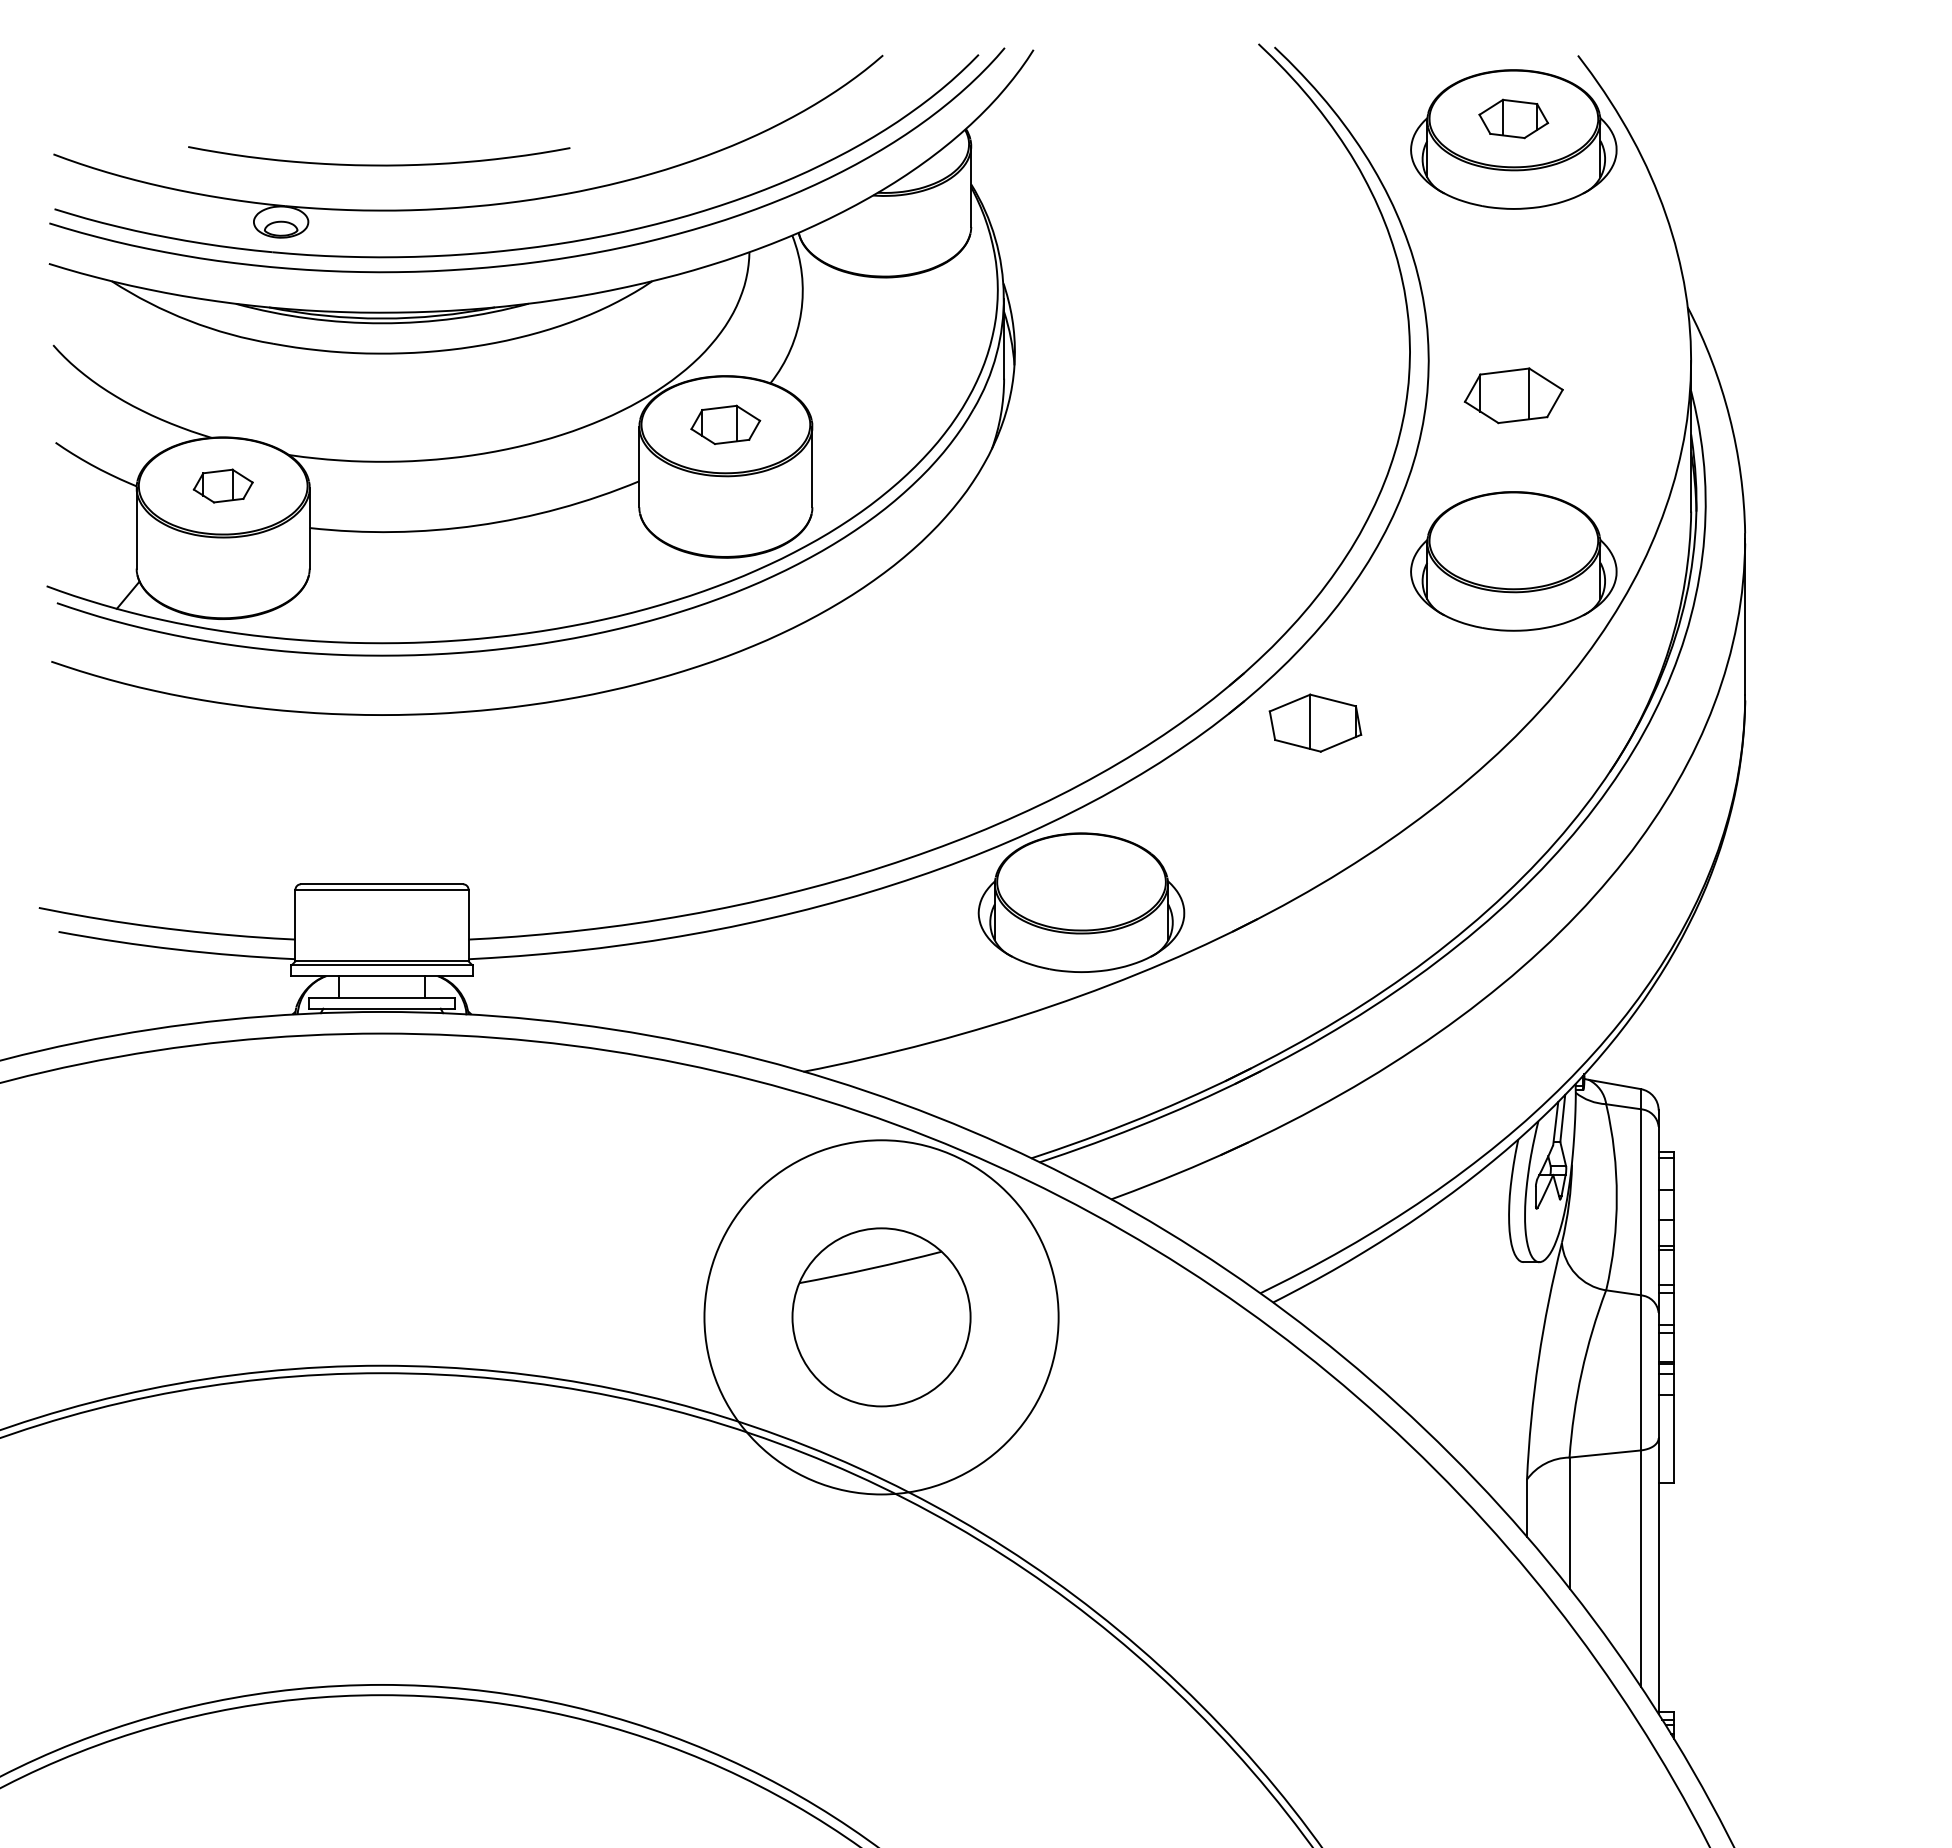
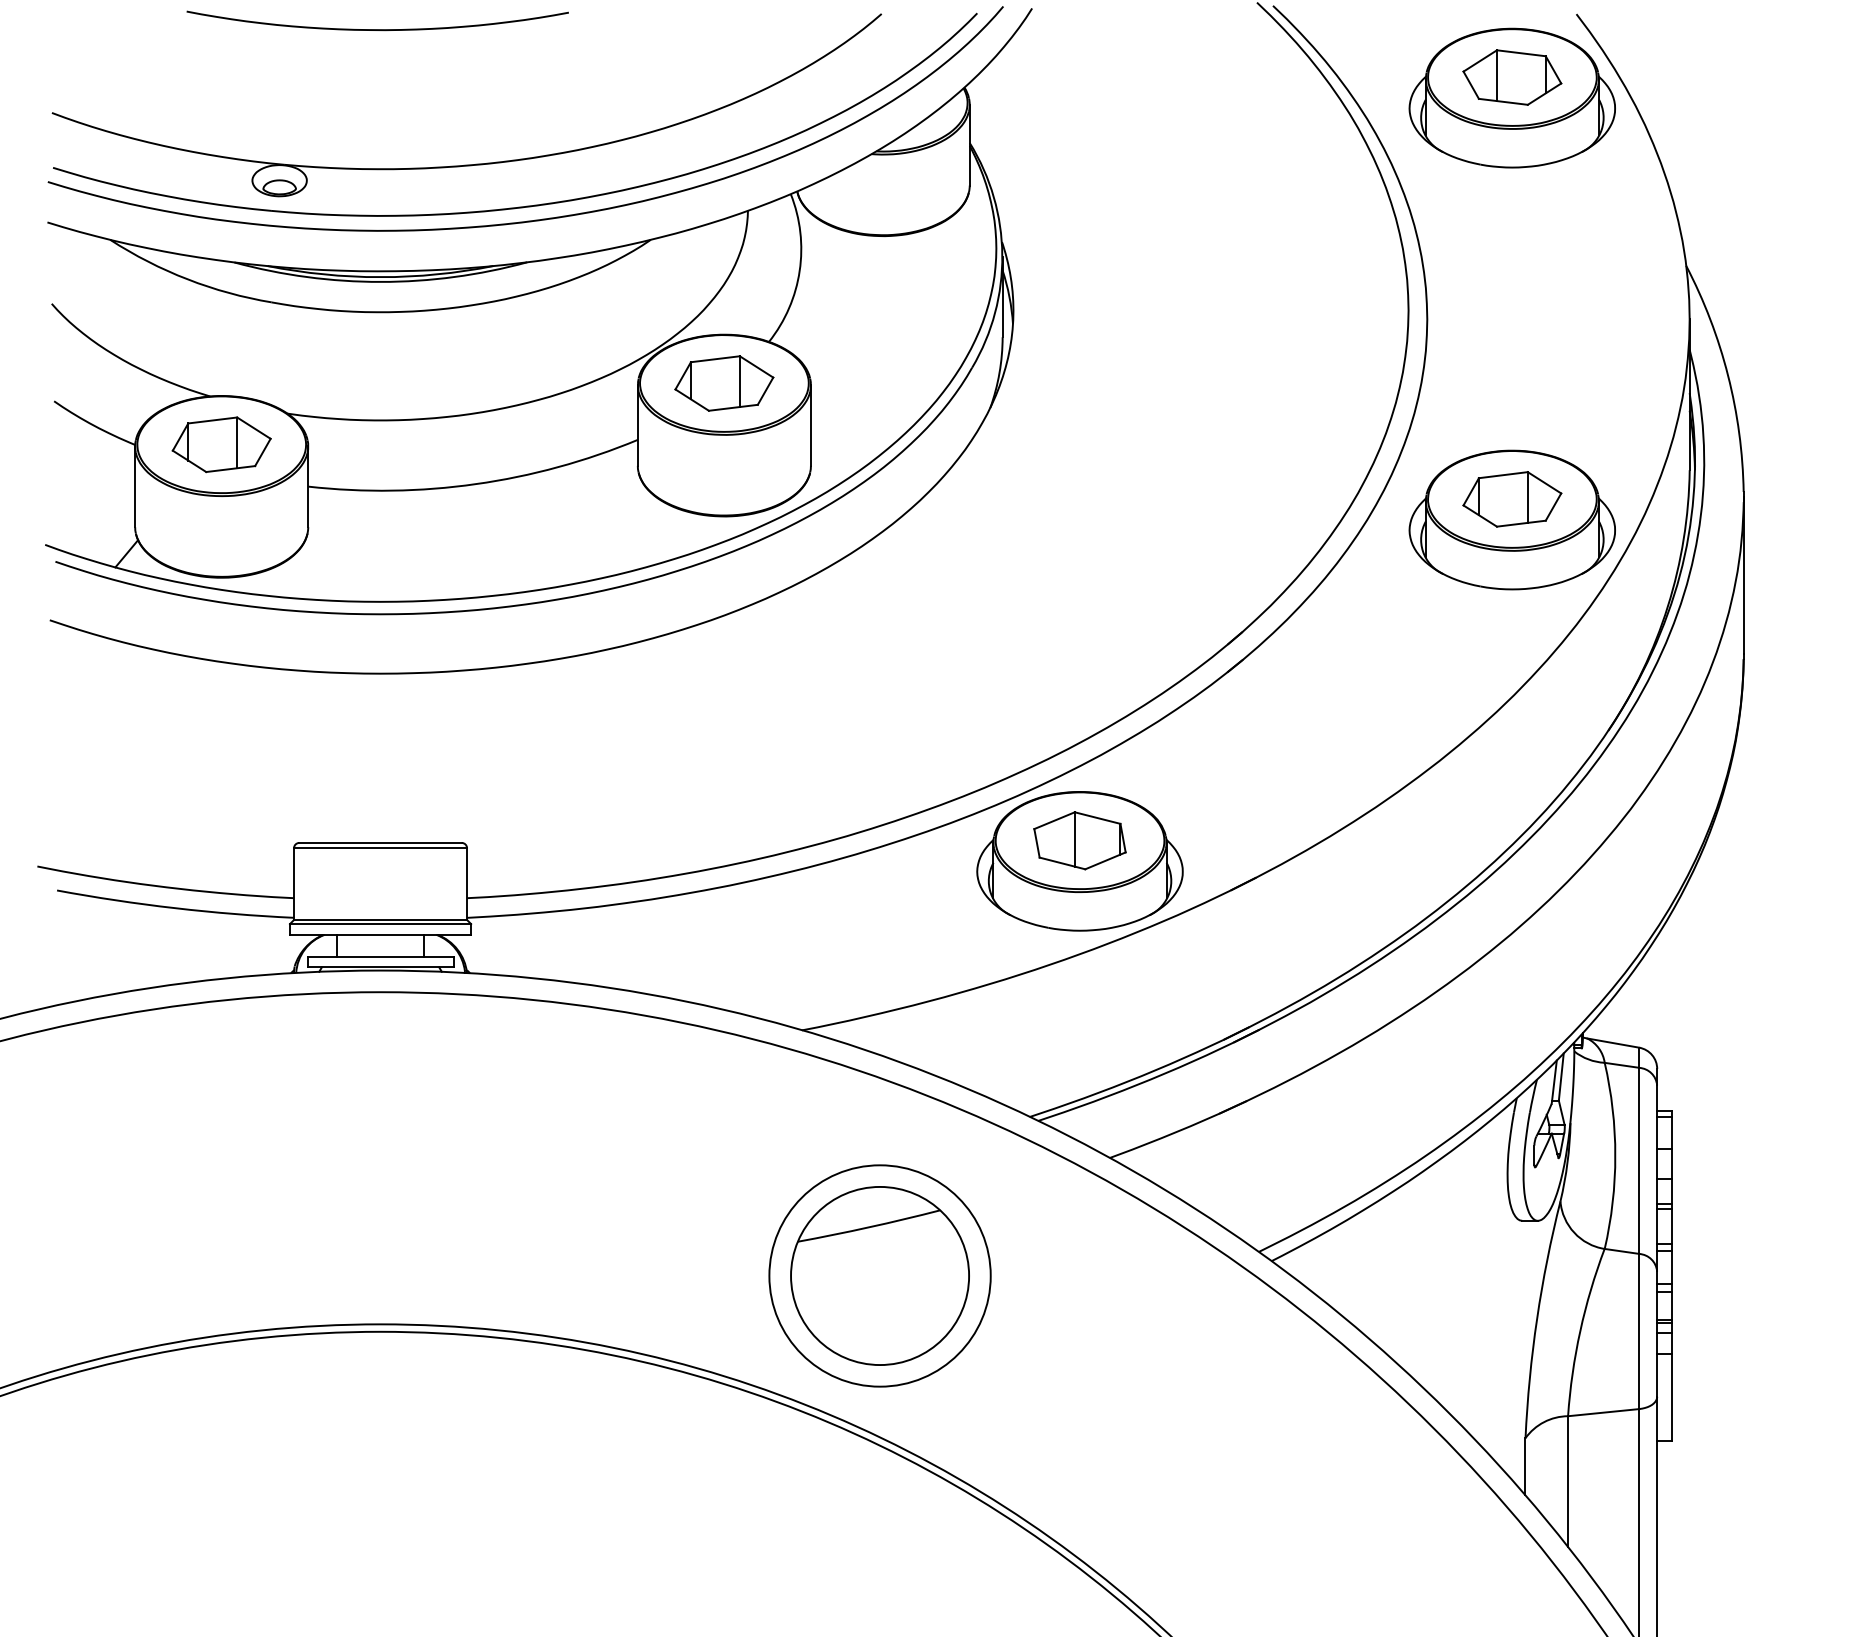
part: (1513, 118) -> (1512, 77), size x1.43
curve: (379, 164) -> (378, 29), moved
part: (1513, 395) -> (1512, 499), moved
part: (725, 424) -> (724, 383), size x1.43
part: (223, 485) -> (222, 444), size x1.67
part: (1315, 722) -> (1080, 840), moved
circle: (881, 1317) -> (880, 1276), size x0.62

